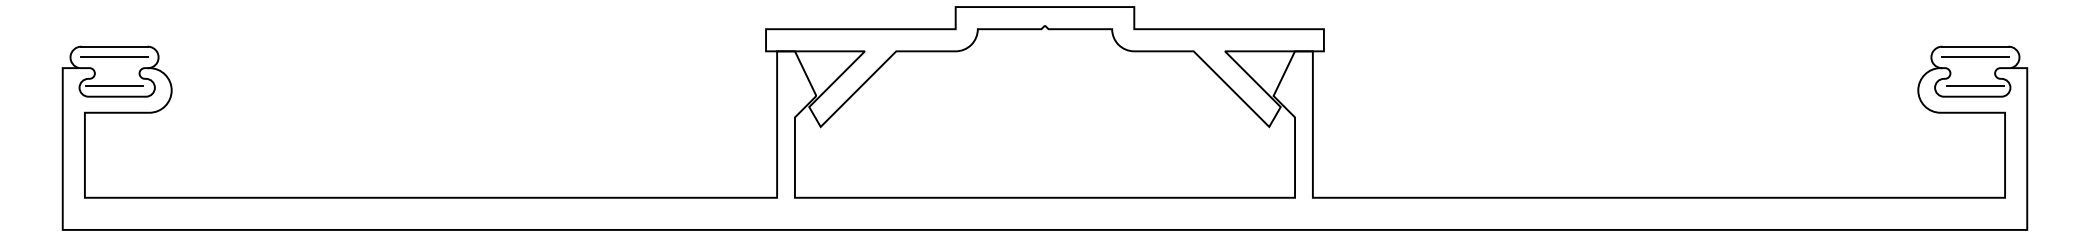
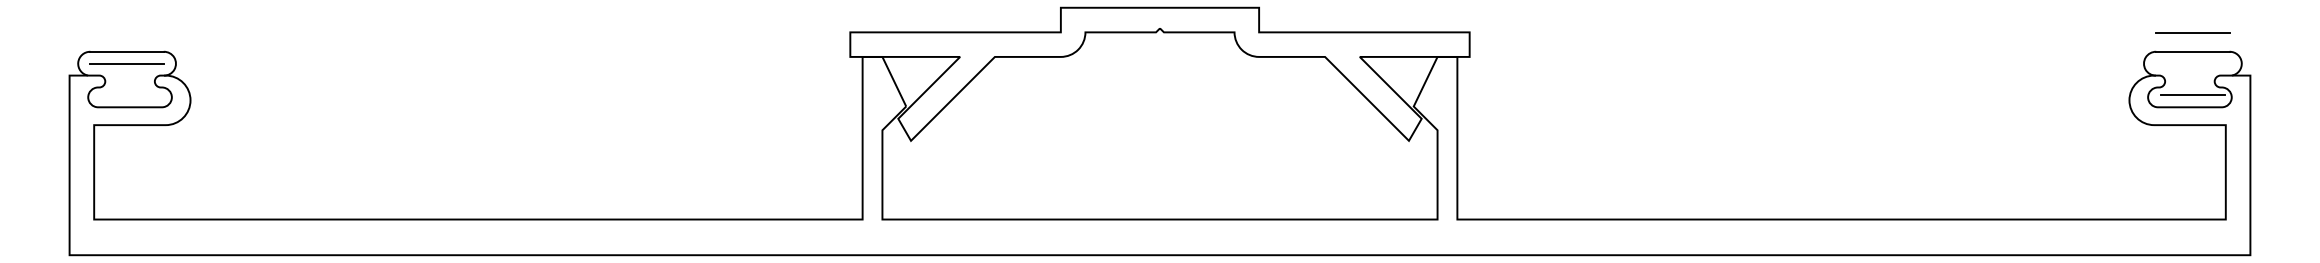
line: (1975, 57) -> (2192, 32), moved
line: (114, 86) -> (126, 95), removed

